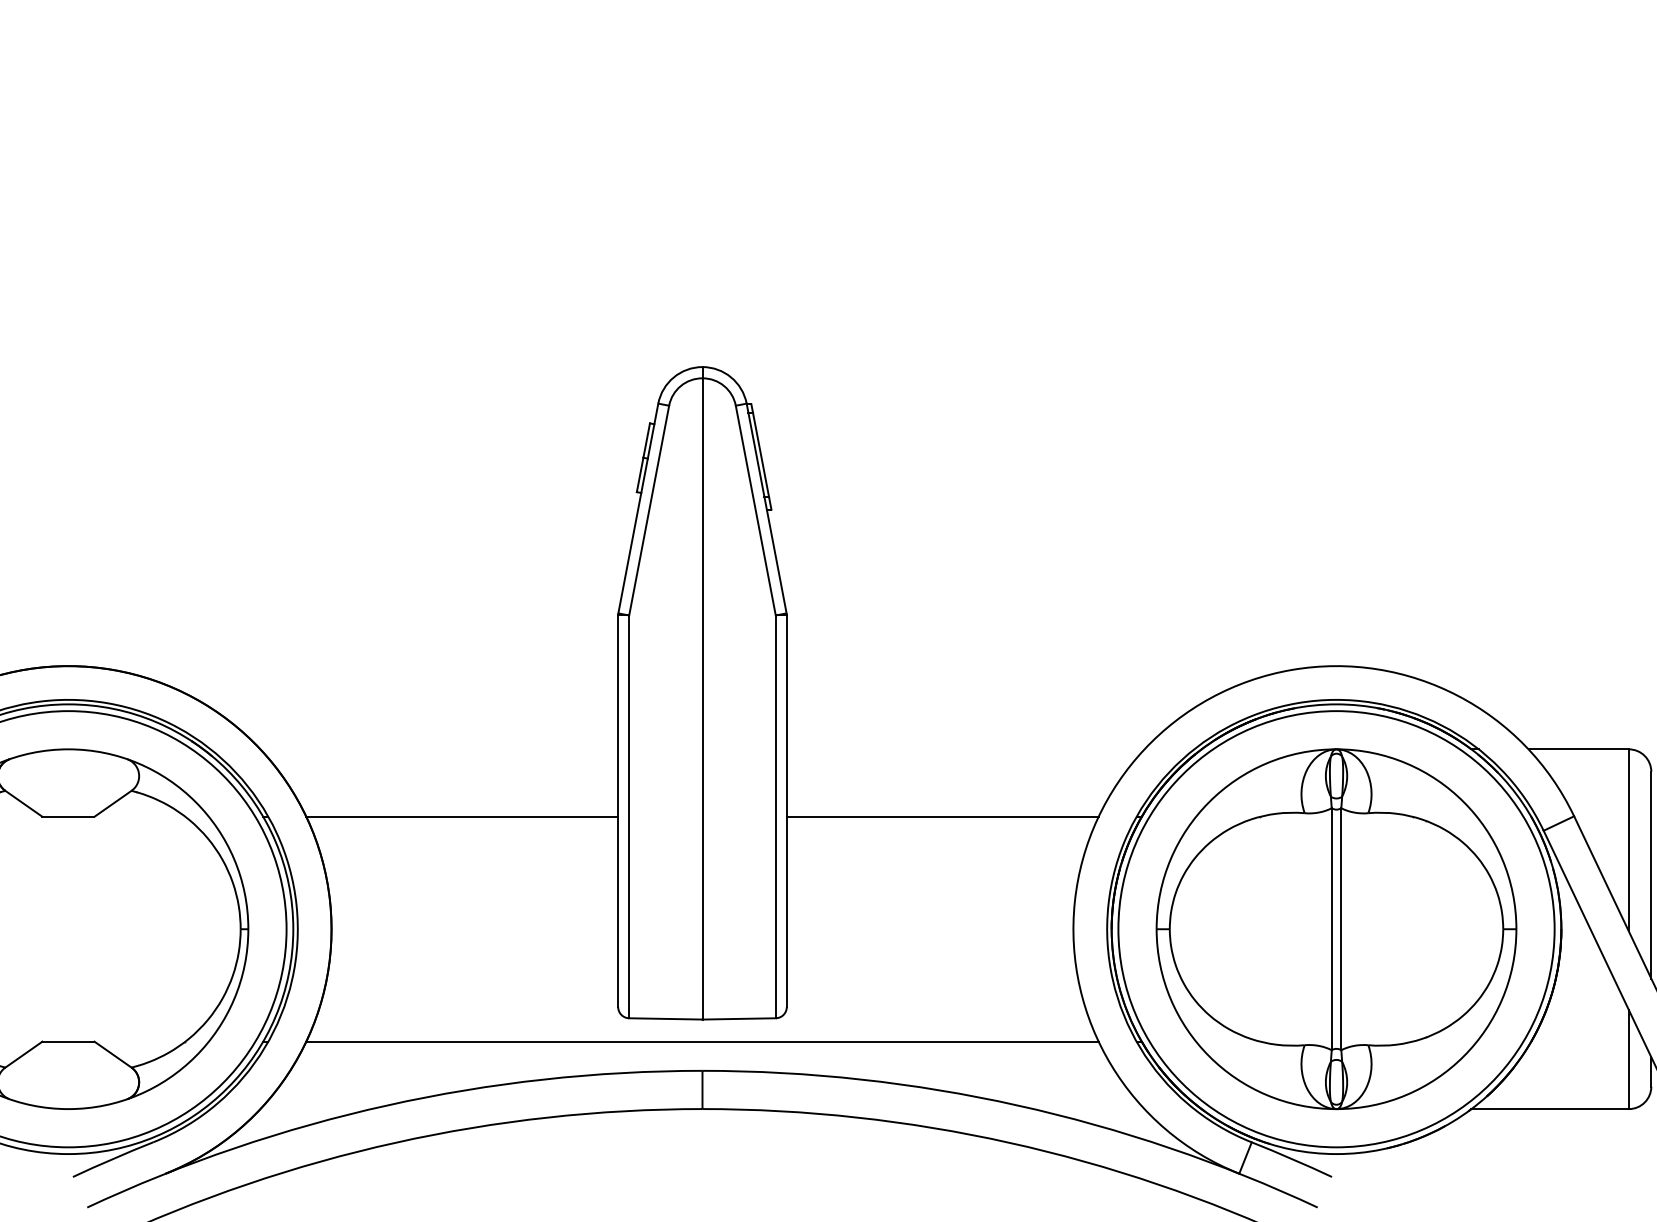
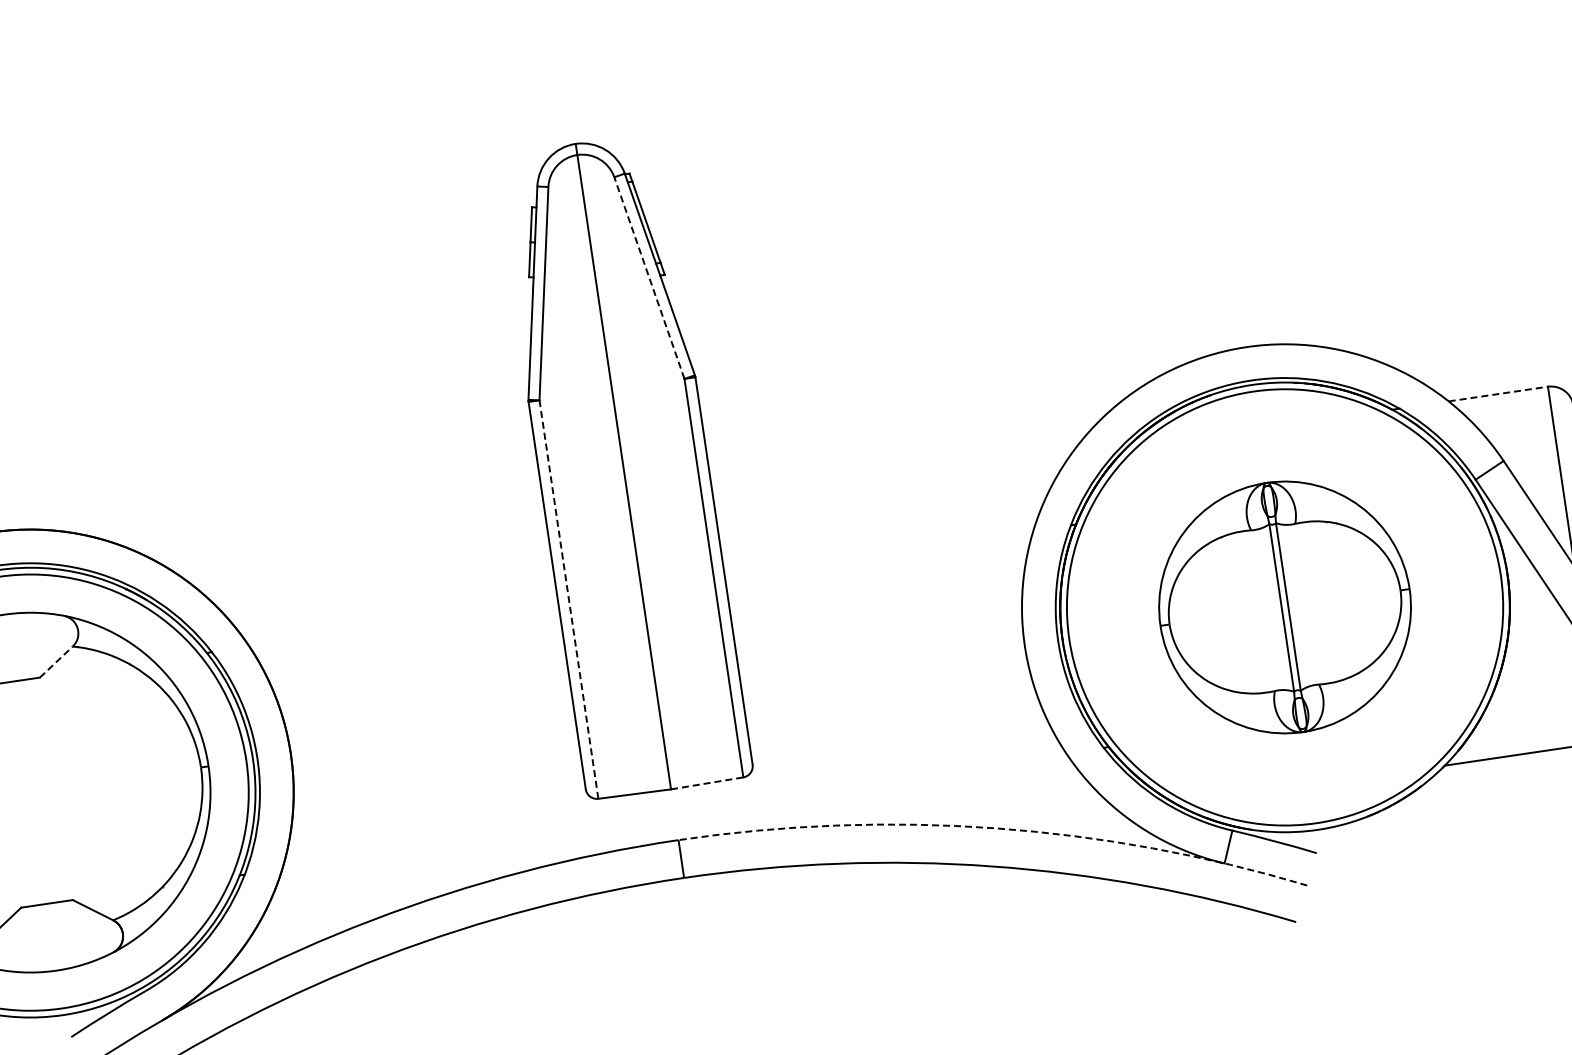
line: (755, 510) -> (649, 278), solid -> dashed
line: (1579, 749) -> (1499, 394), solid -> dashed
line: (112, 803) -> (55, 661), solid -> dashed
line: (462, 816) -> (403, 623), removed
line: (629, 816) -> (569, 599), solid -> dashed
line: (942, 816) -> (878, 553), removed
part: (1336, 929) -> (1285, 607), size x0.7
line: (739, 1018) -> (707, 782), solid -> dashed
line: (702, 1041) -> (674, 811), removed
arc: (1017, 1105) -> (995, 828), solid -> dashed

